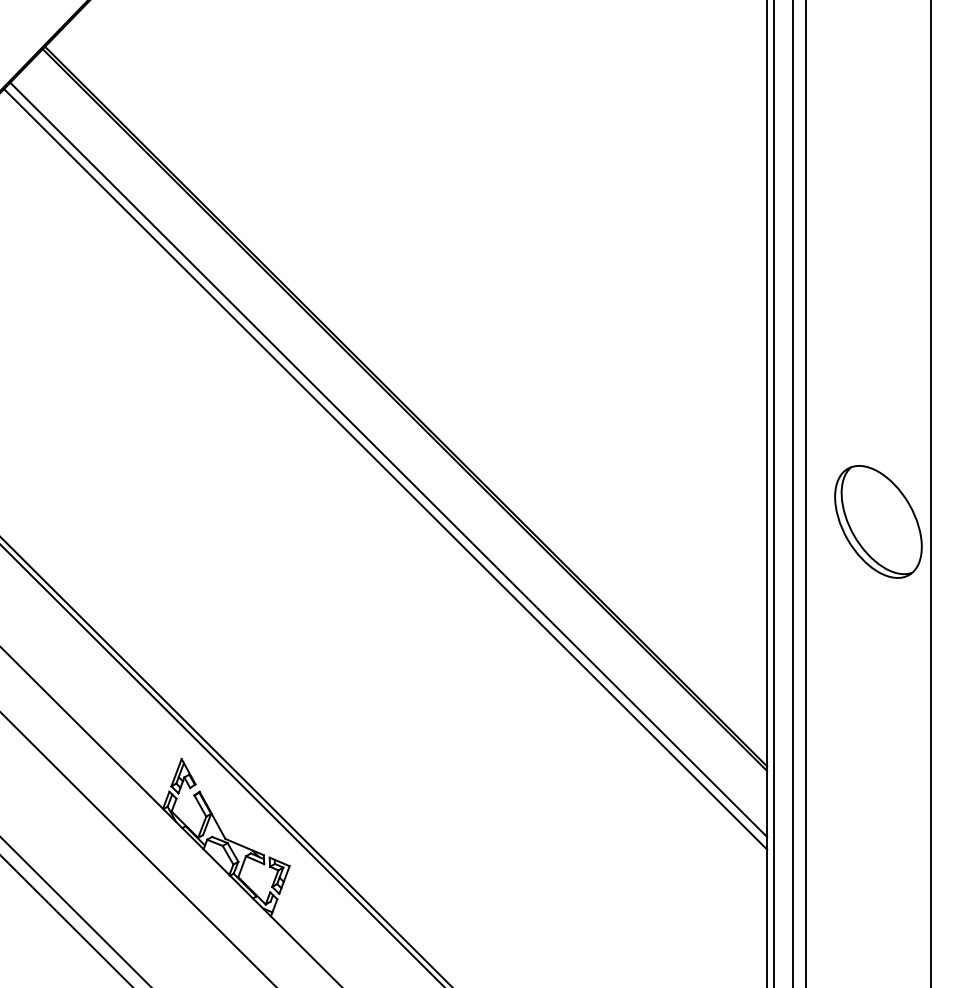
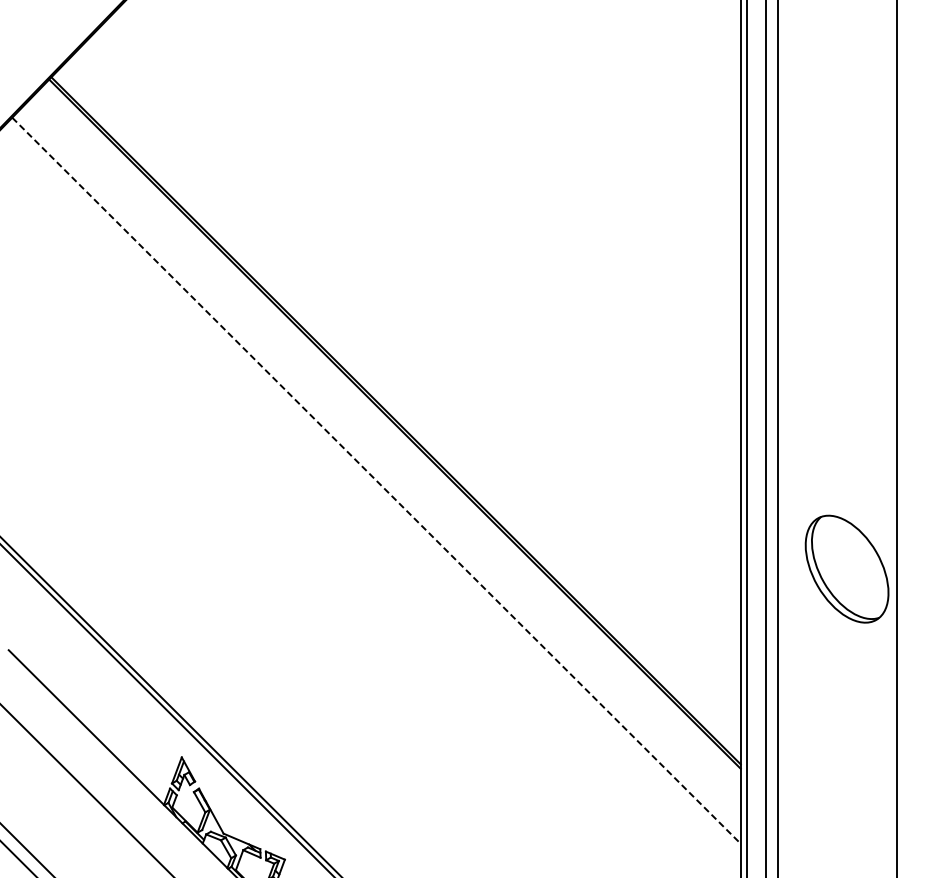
line: (388, 459) -> (379, 471), removed
line: (385, 469) -> (376, 480), solid -> dashed
part: (878, 521) -> (847, 568), moved

